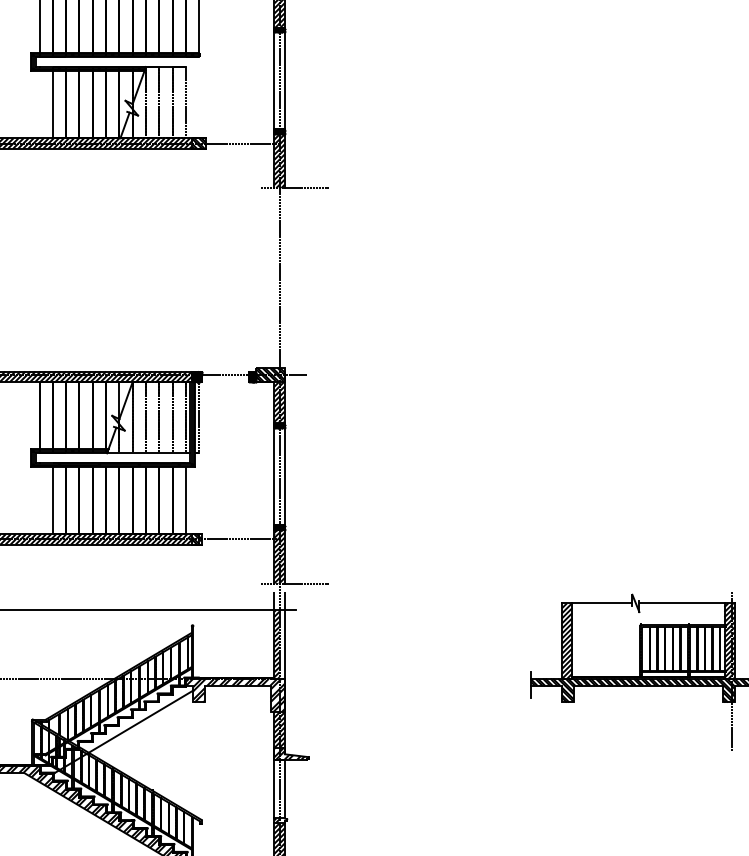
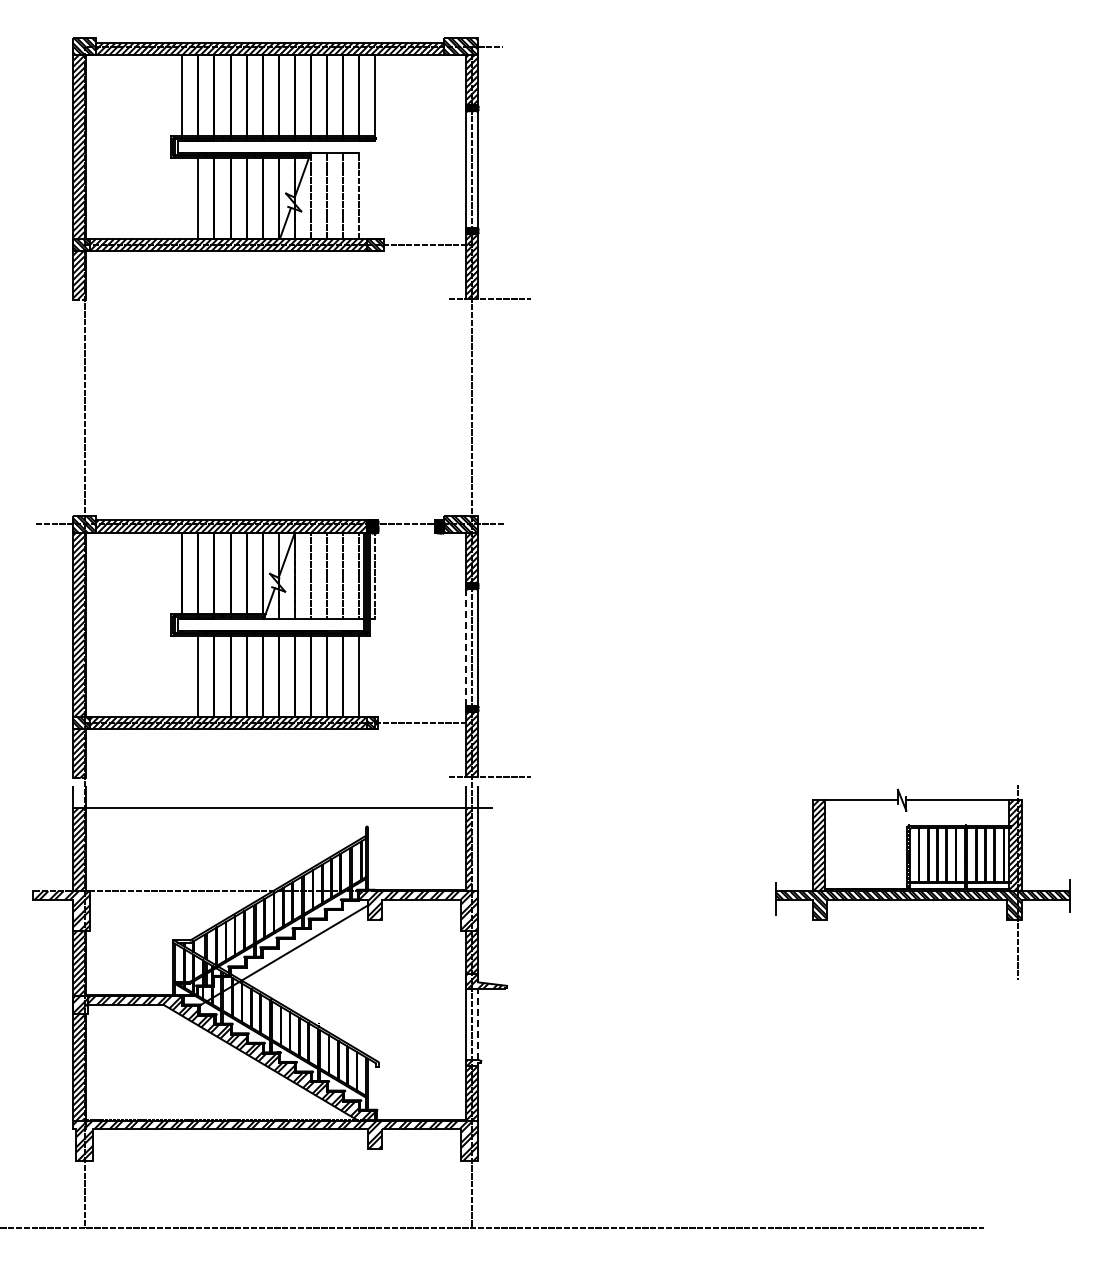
line: (274, 476) -> (465, 647), solid -> dashed
line: (284, 789) -> (478, 1024), solid -> dashed

